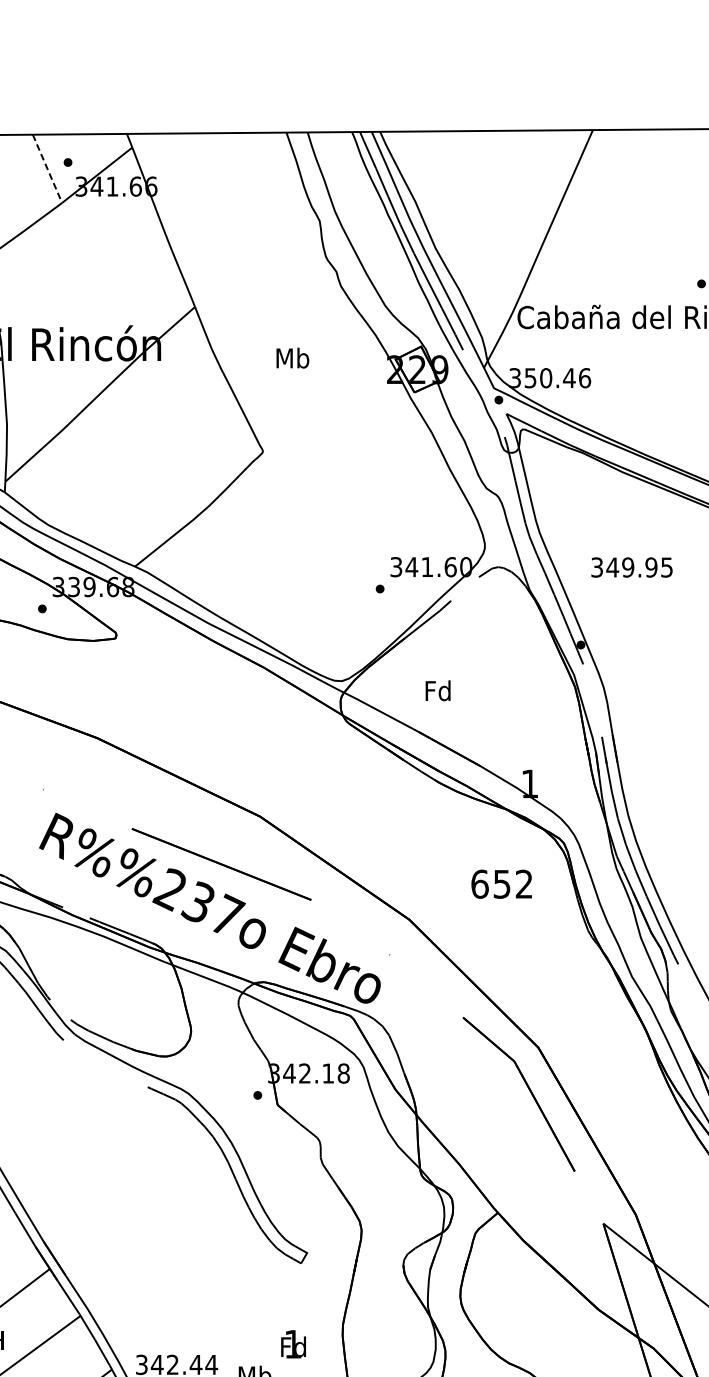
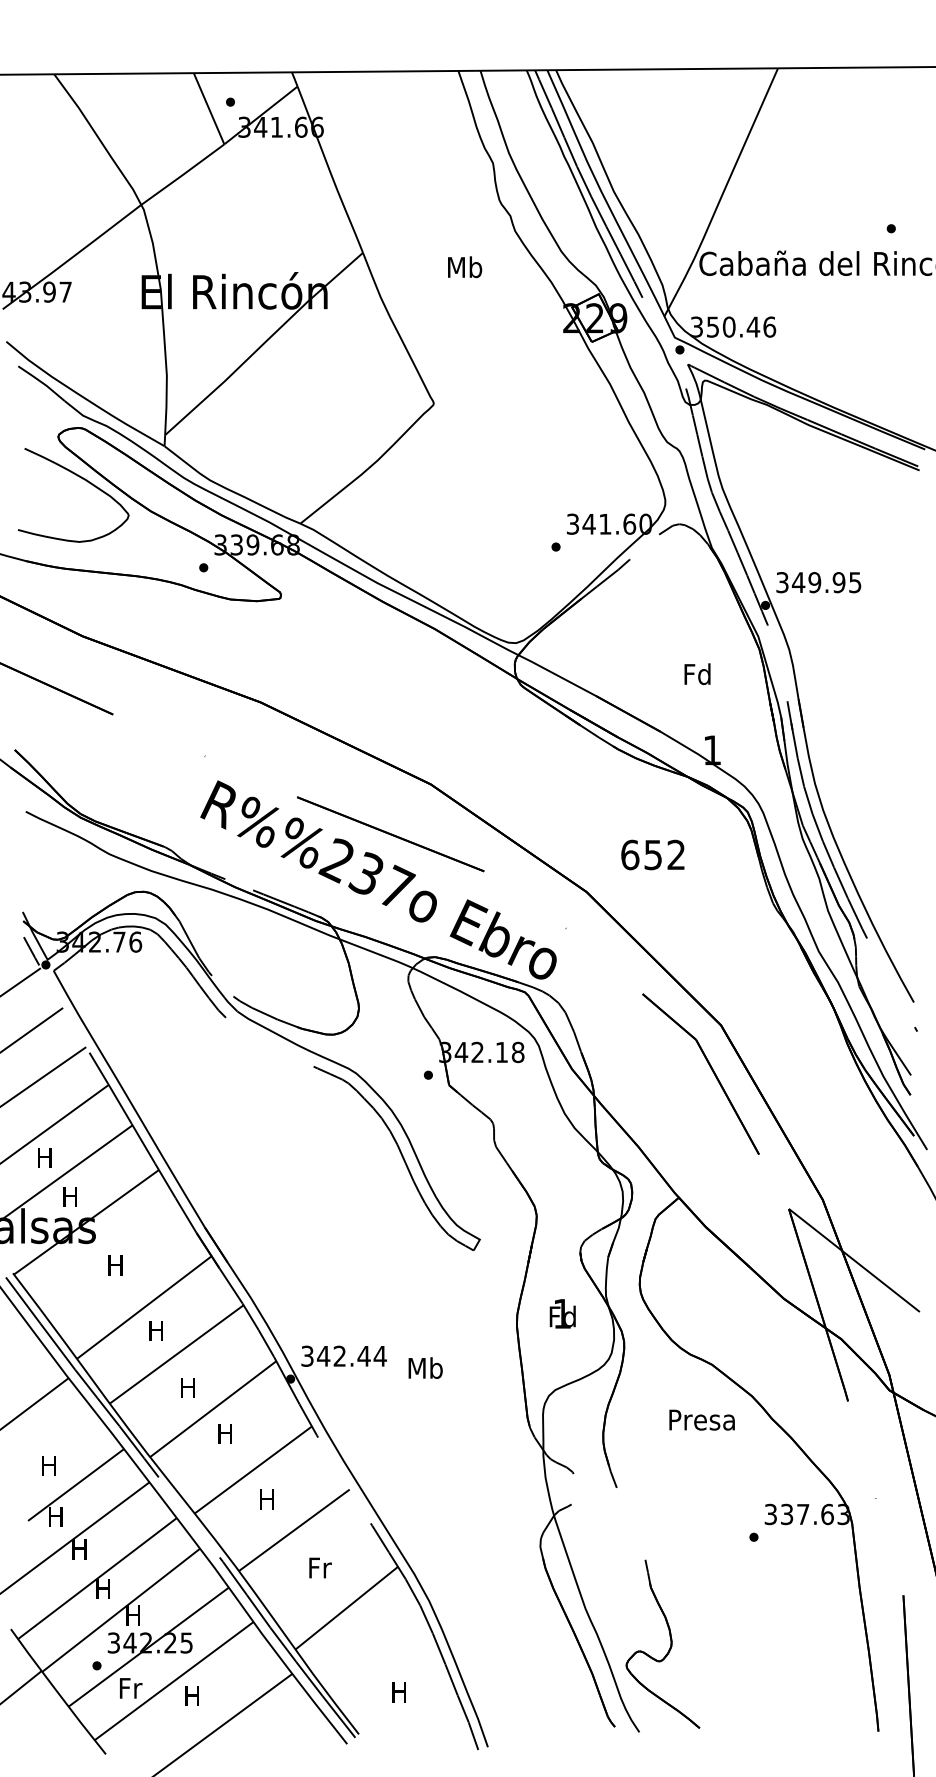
line: (46, 168) -> (208, 108), dashed -> solid
text: (293, 358) -> (465, 267), moved
text: (631, 567) -> (818, 582), moved
text: (438, 691) -> (697, 674), moved
text: (501, 883) -> (652, 854), moved
text: (293, 1343) -> (562, 1313), moved

